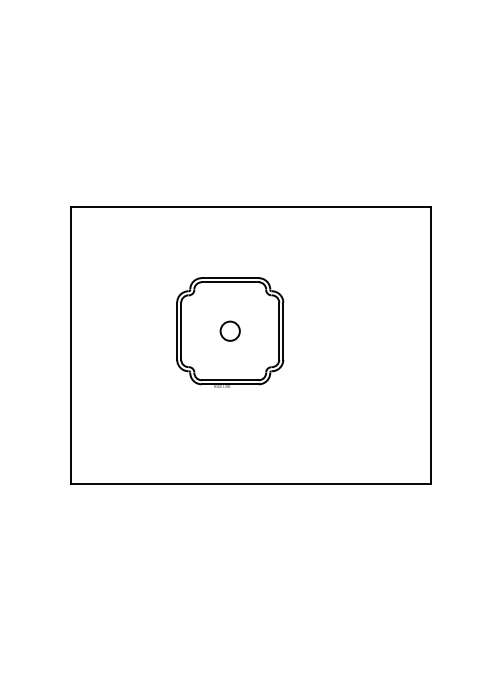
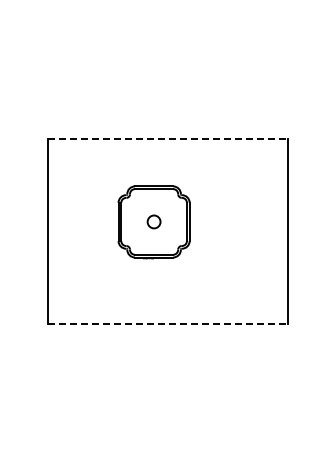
line: (251, 206) -> (168, 138), solid -> dashed
line: (251, 484) -> (168, 324), solid -> dashed

